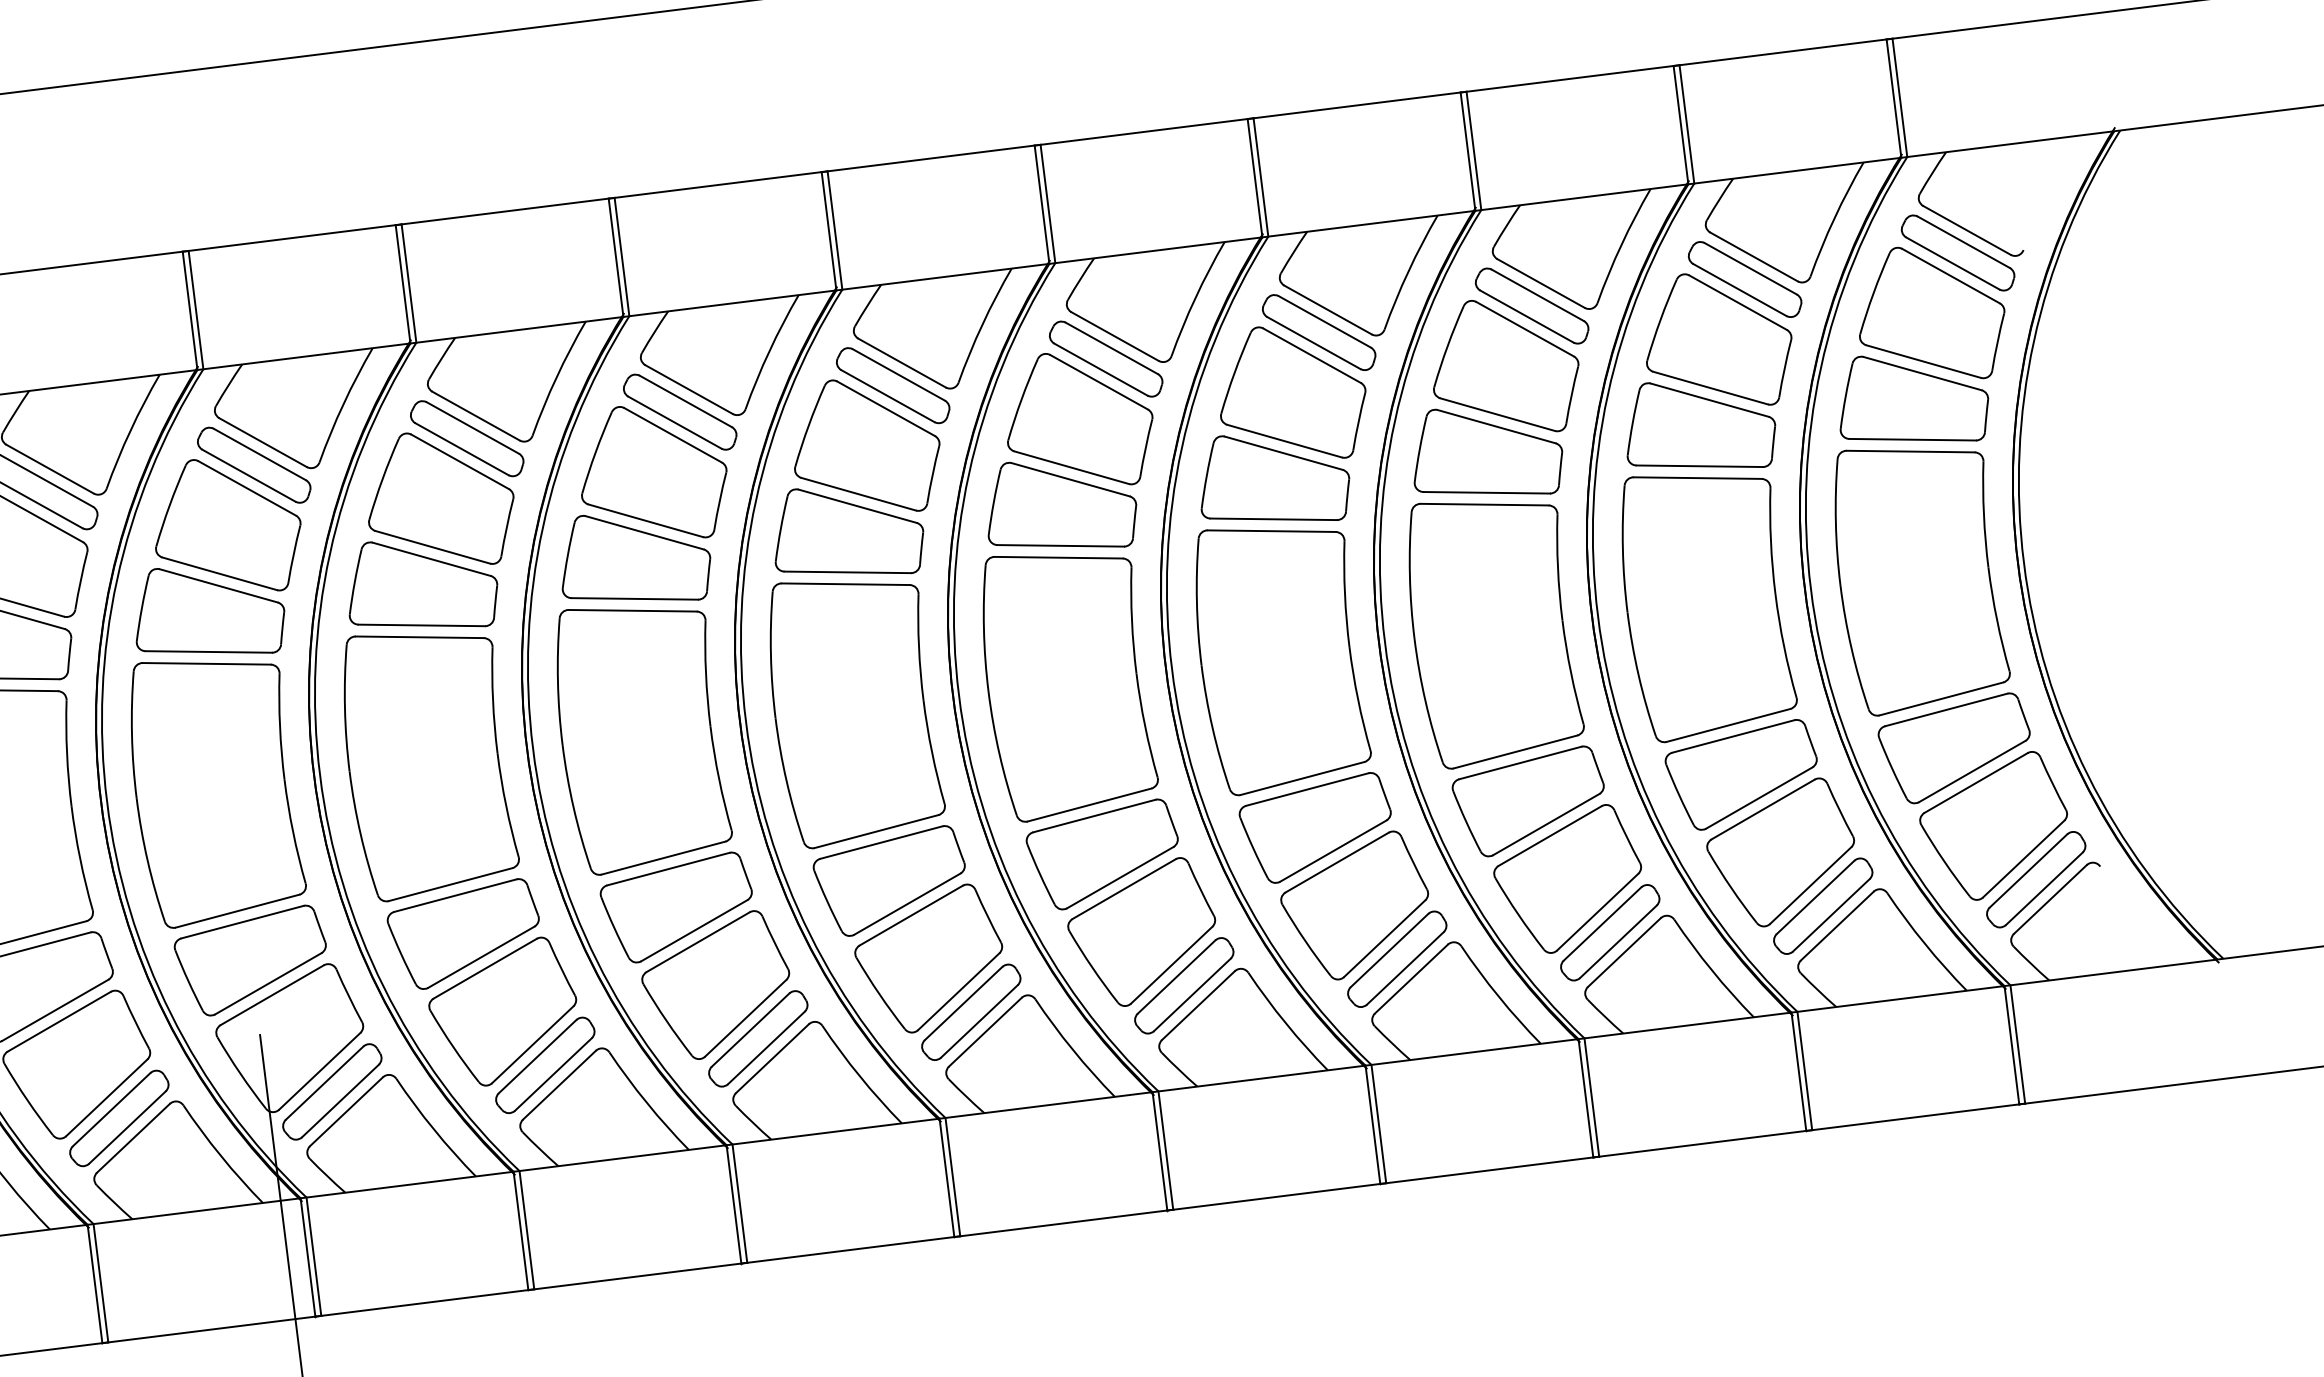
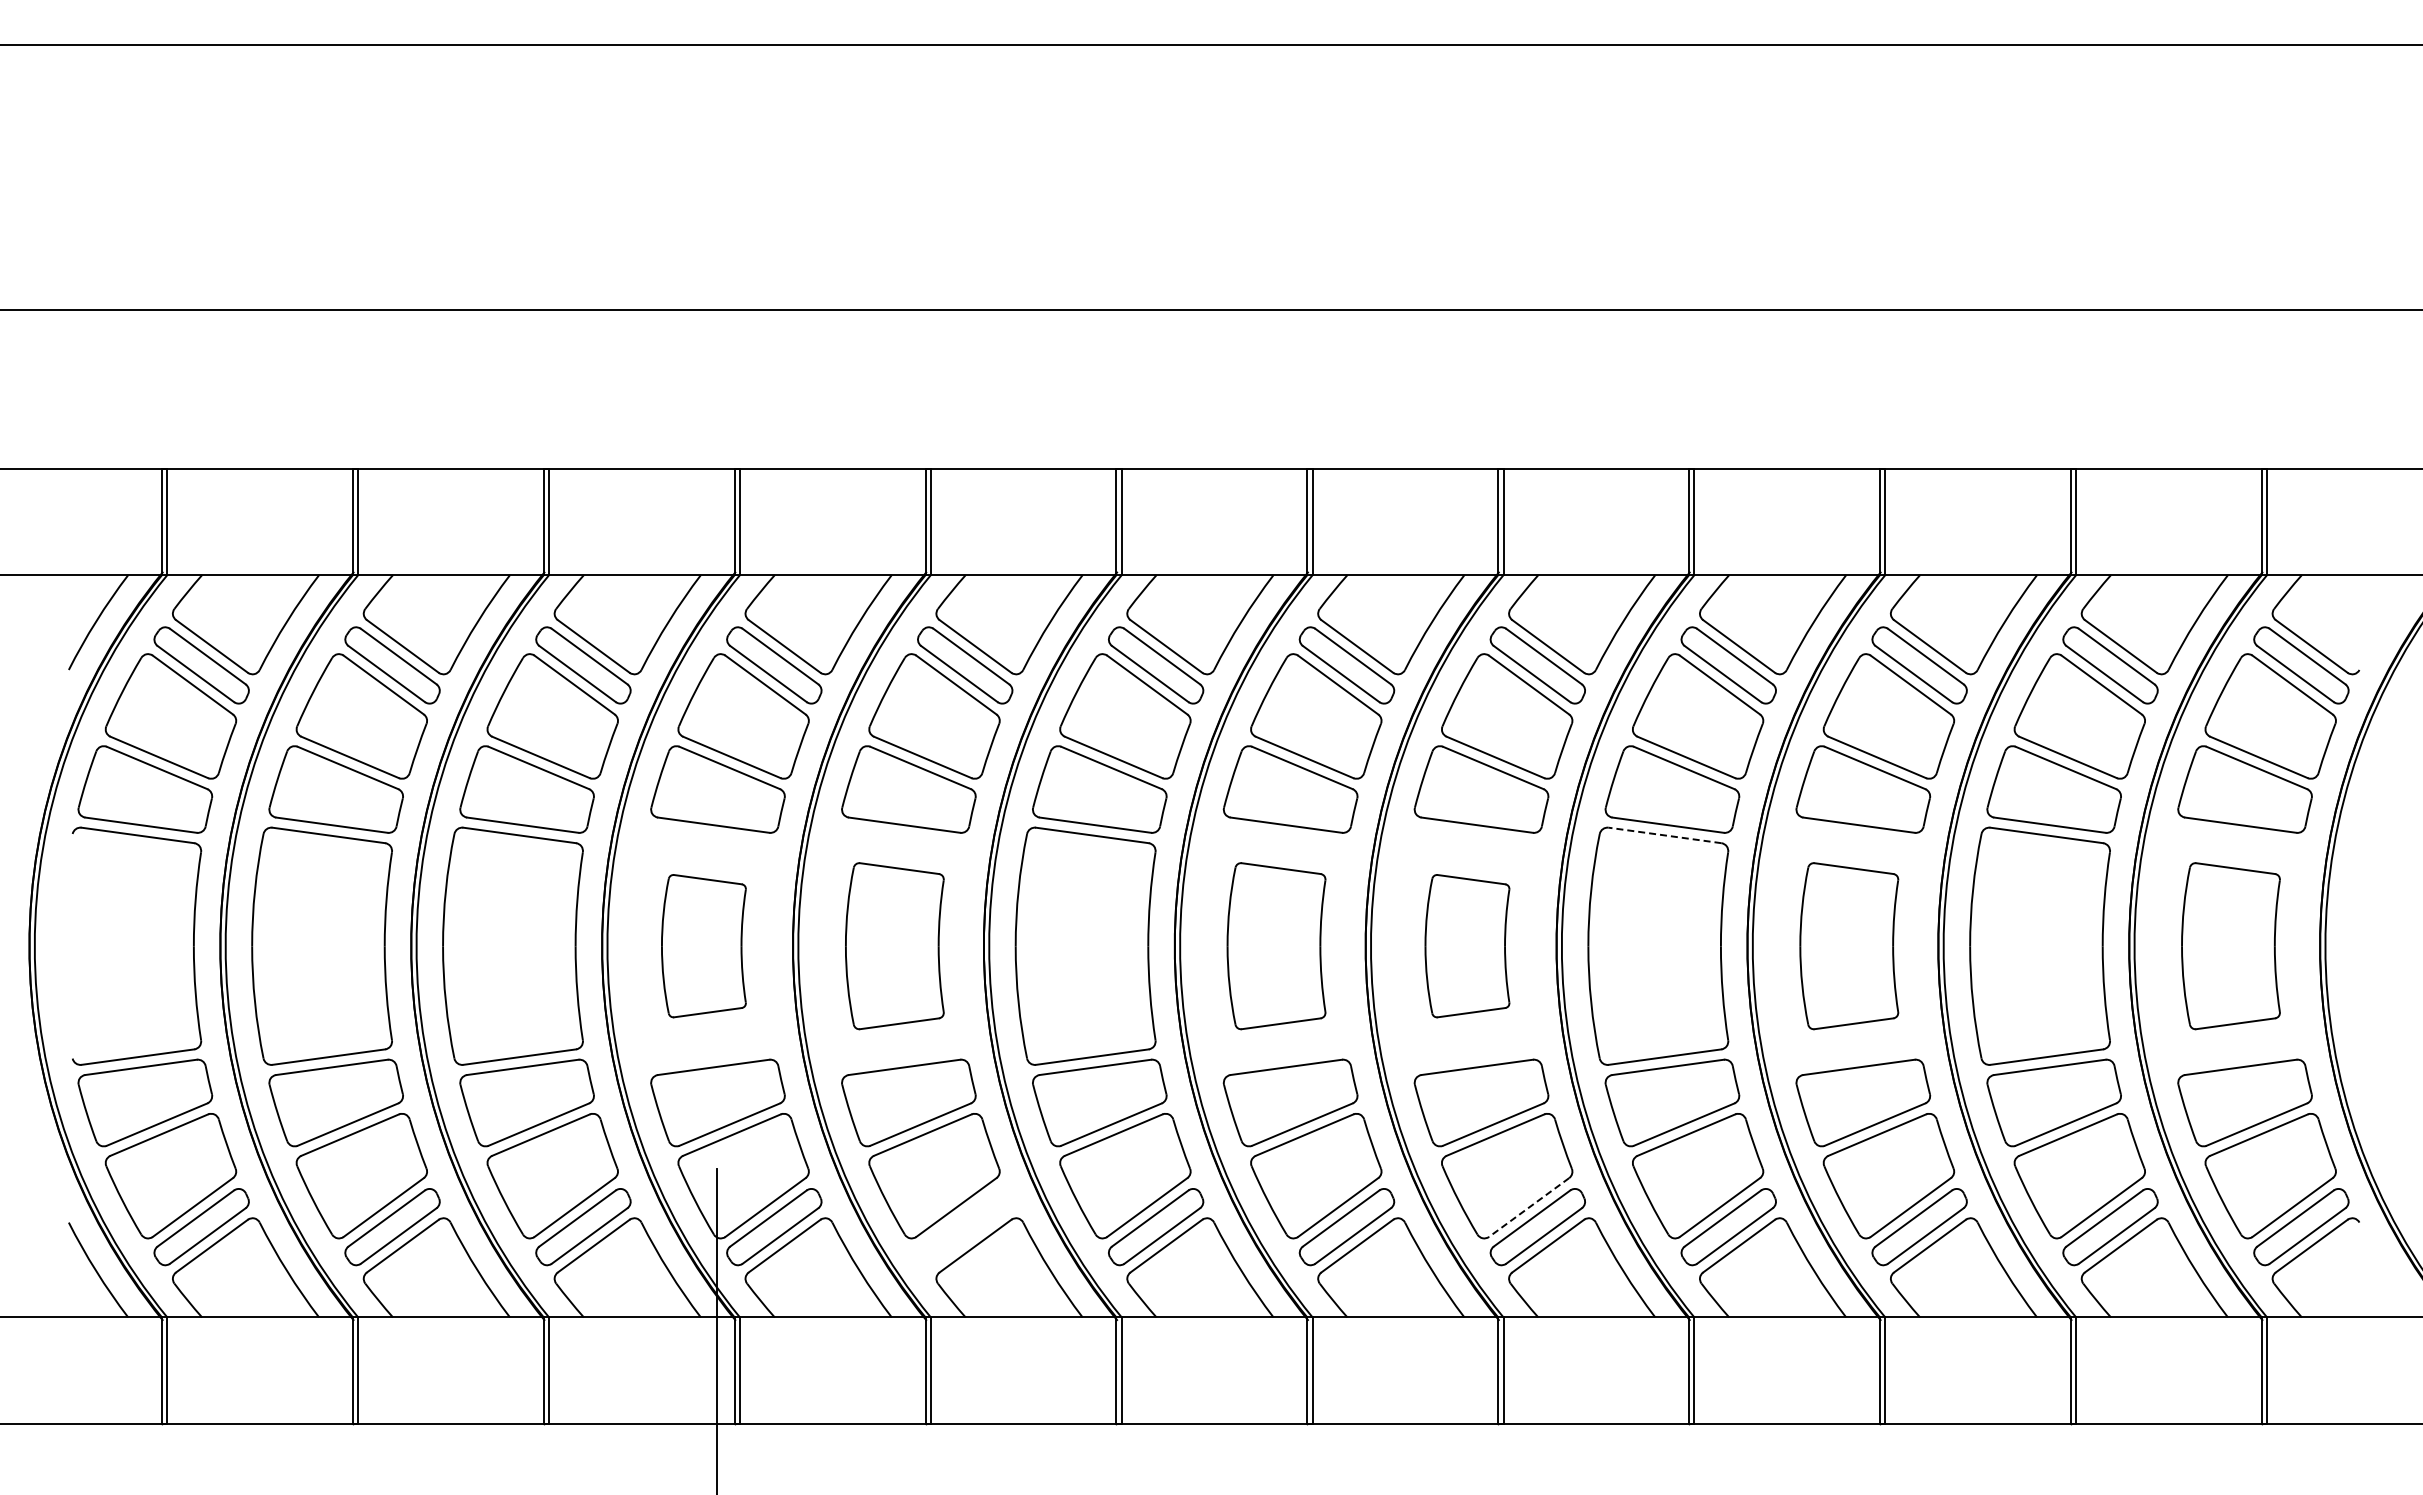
line: (1272, 531) -> (1665, 835), solid -> dashed
part: (1917, 575) -> (2230, 945), size x0.7
part: (1492, 628) -> (1849, 945), size x0.7
part: (1066, 681) -> (1467, 945), size x0.6
part: (853, 707) -> (1276, 945), size x0.7
part: (427, 761) -> (894, 945), size x0.7
part: (214, 787) -> (703, 945), size x0.6
line: (1172, 965) -> (1529, 1207), solid -> dashed
part: (545, 1065) -> (965, 1227), removed

